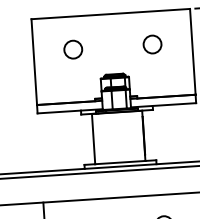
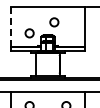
circle: (152, 44) -> (54, 22), moved
circle: (73, 49) -> (29, 33), moved
line: (34, 61) -> (11, 26), solid -> dashed

